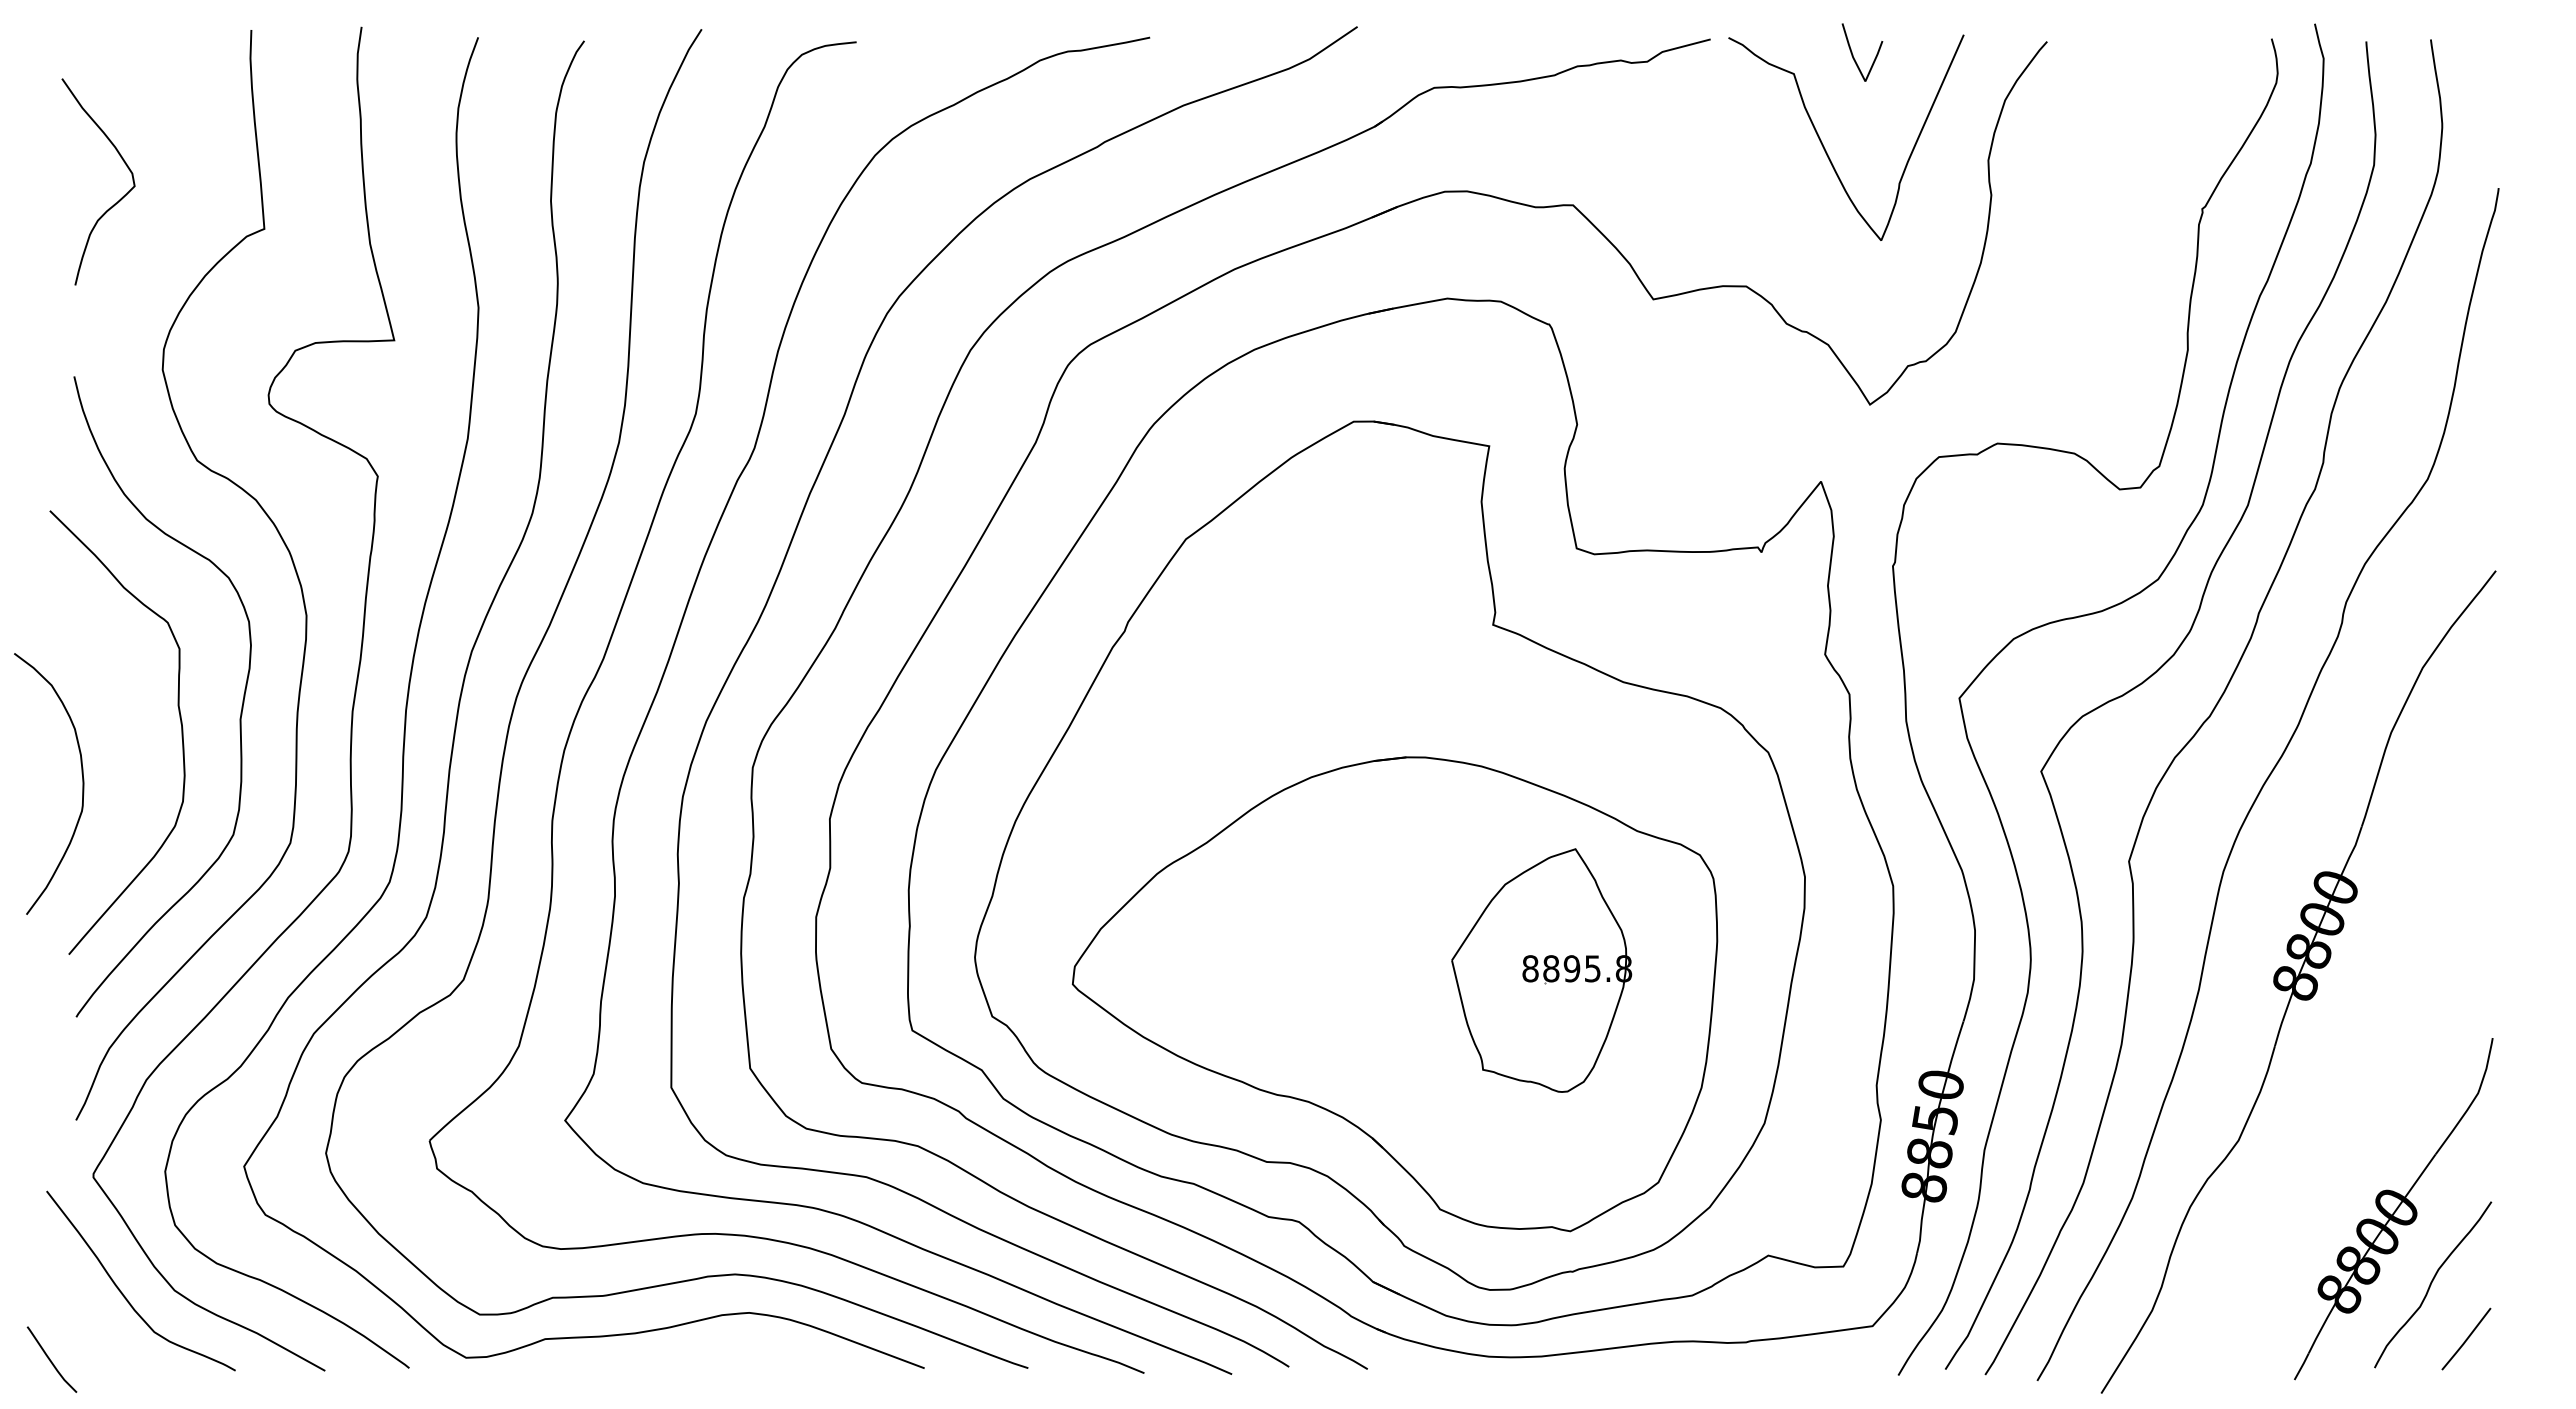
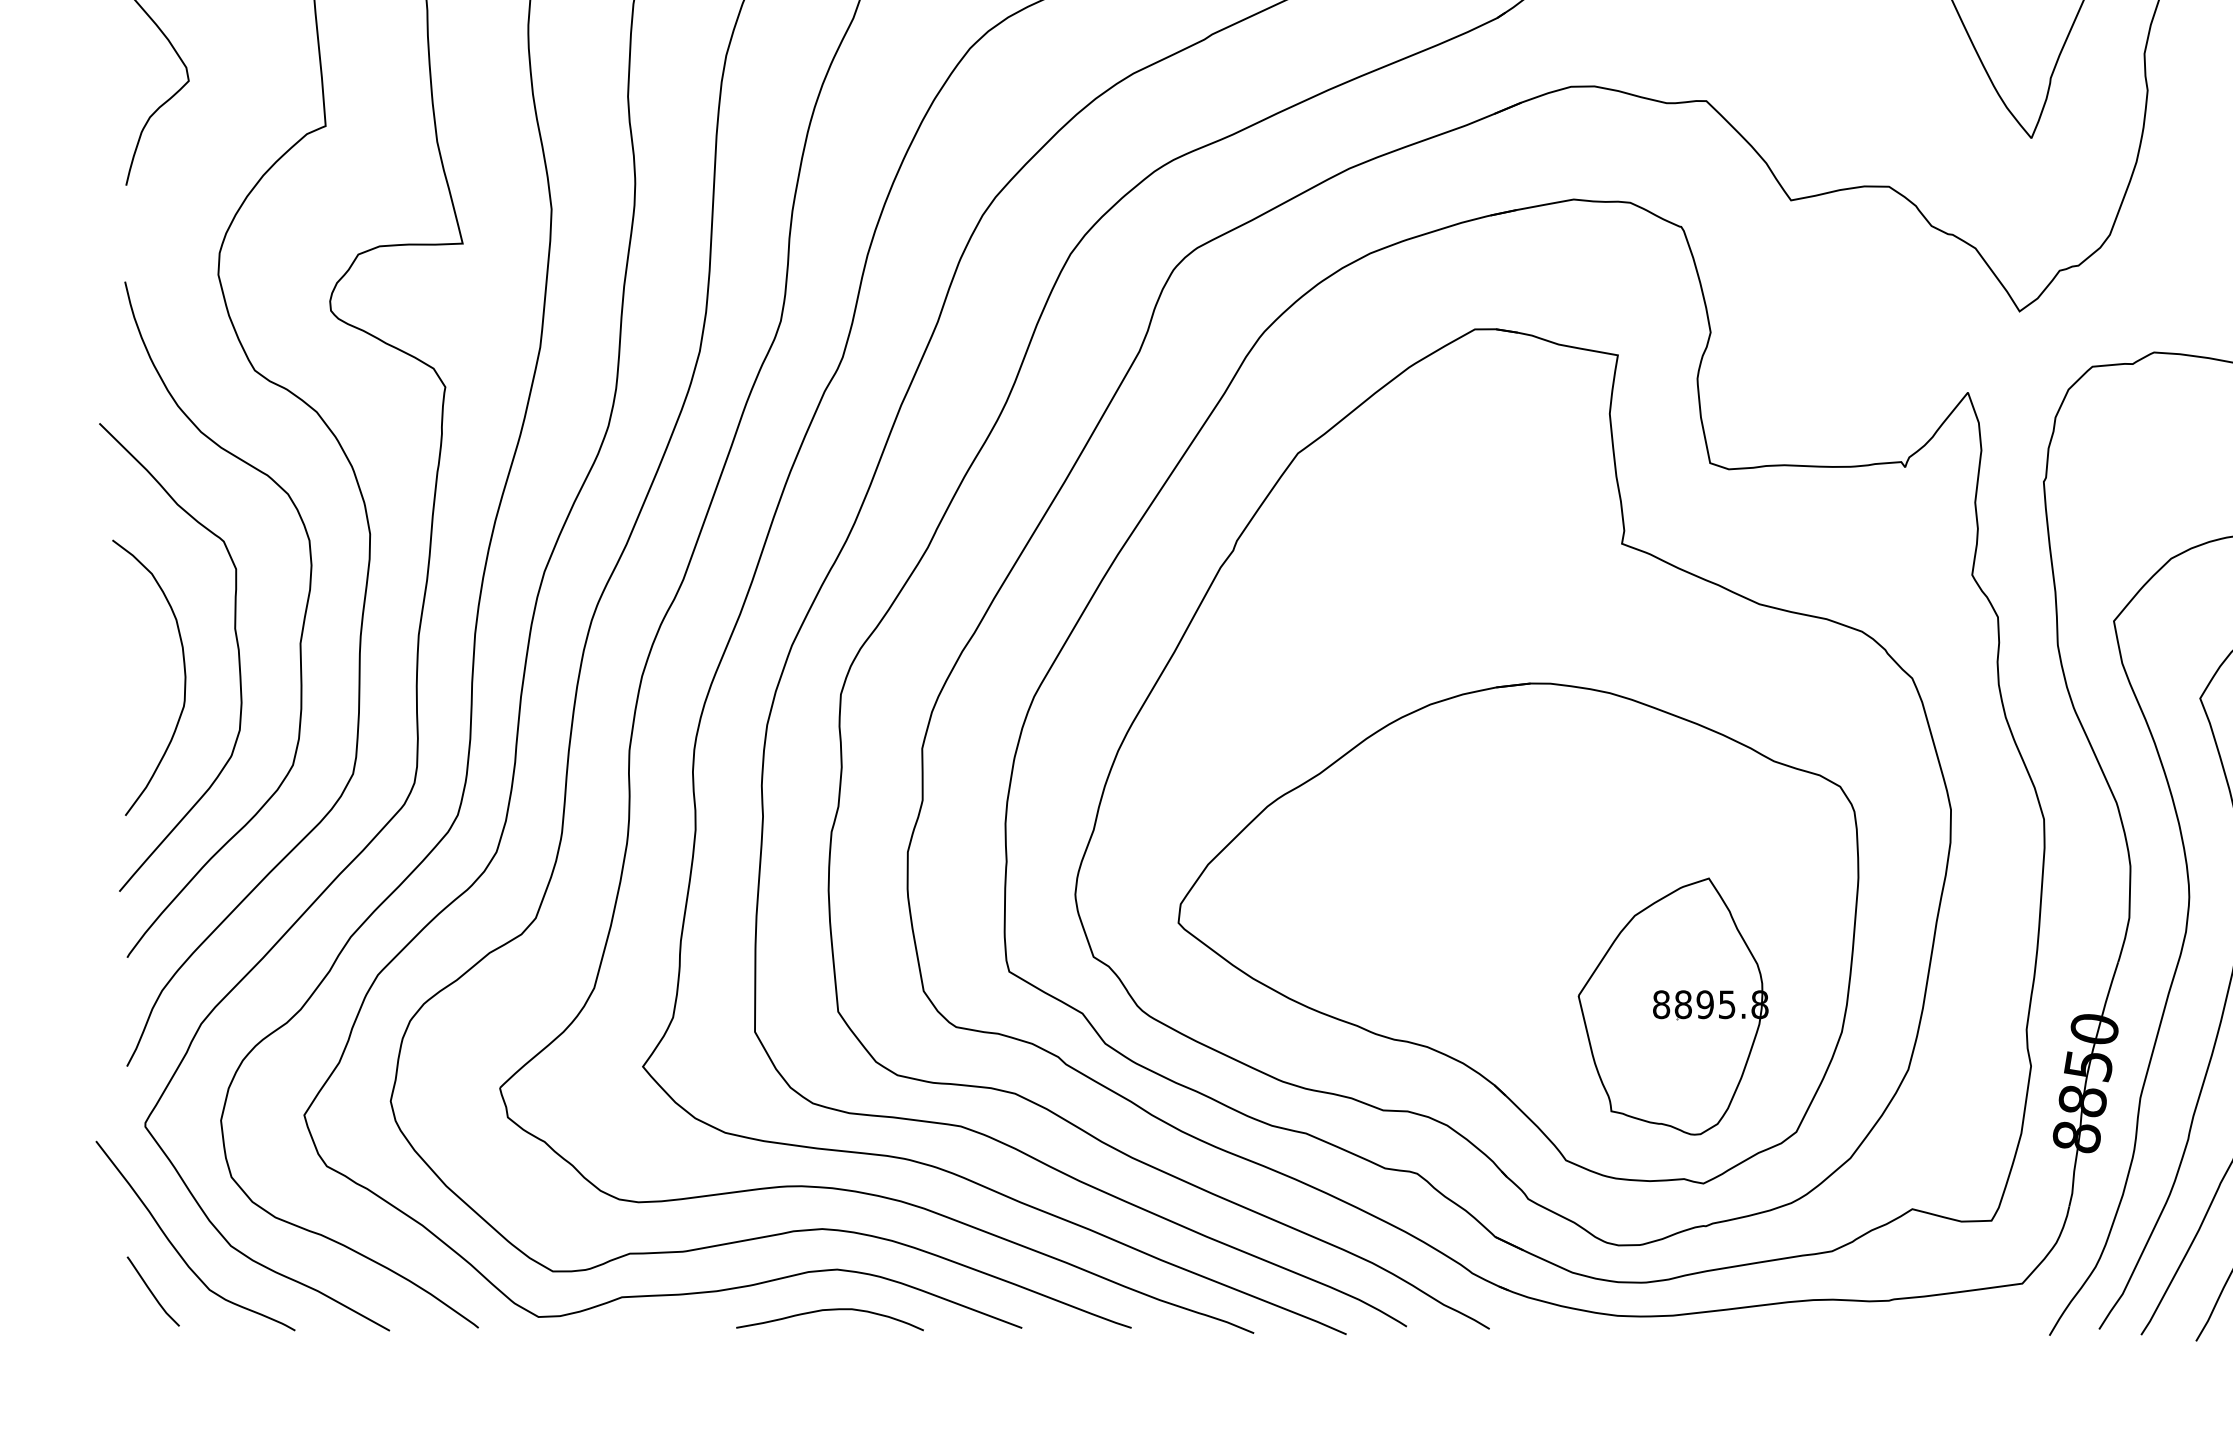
curve: (82, 783) -> (184, 677), moved
part: (1541, 970) -> (1673, 1006), moved
curve: (742, 1351) -> (830, 1310), added
curve: (50, 1359) -> (151, 1291), moved

